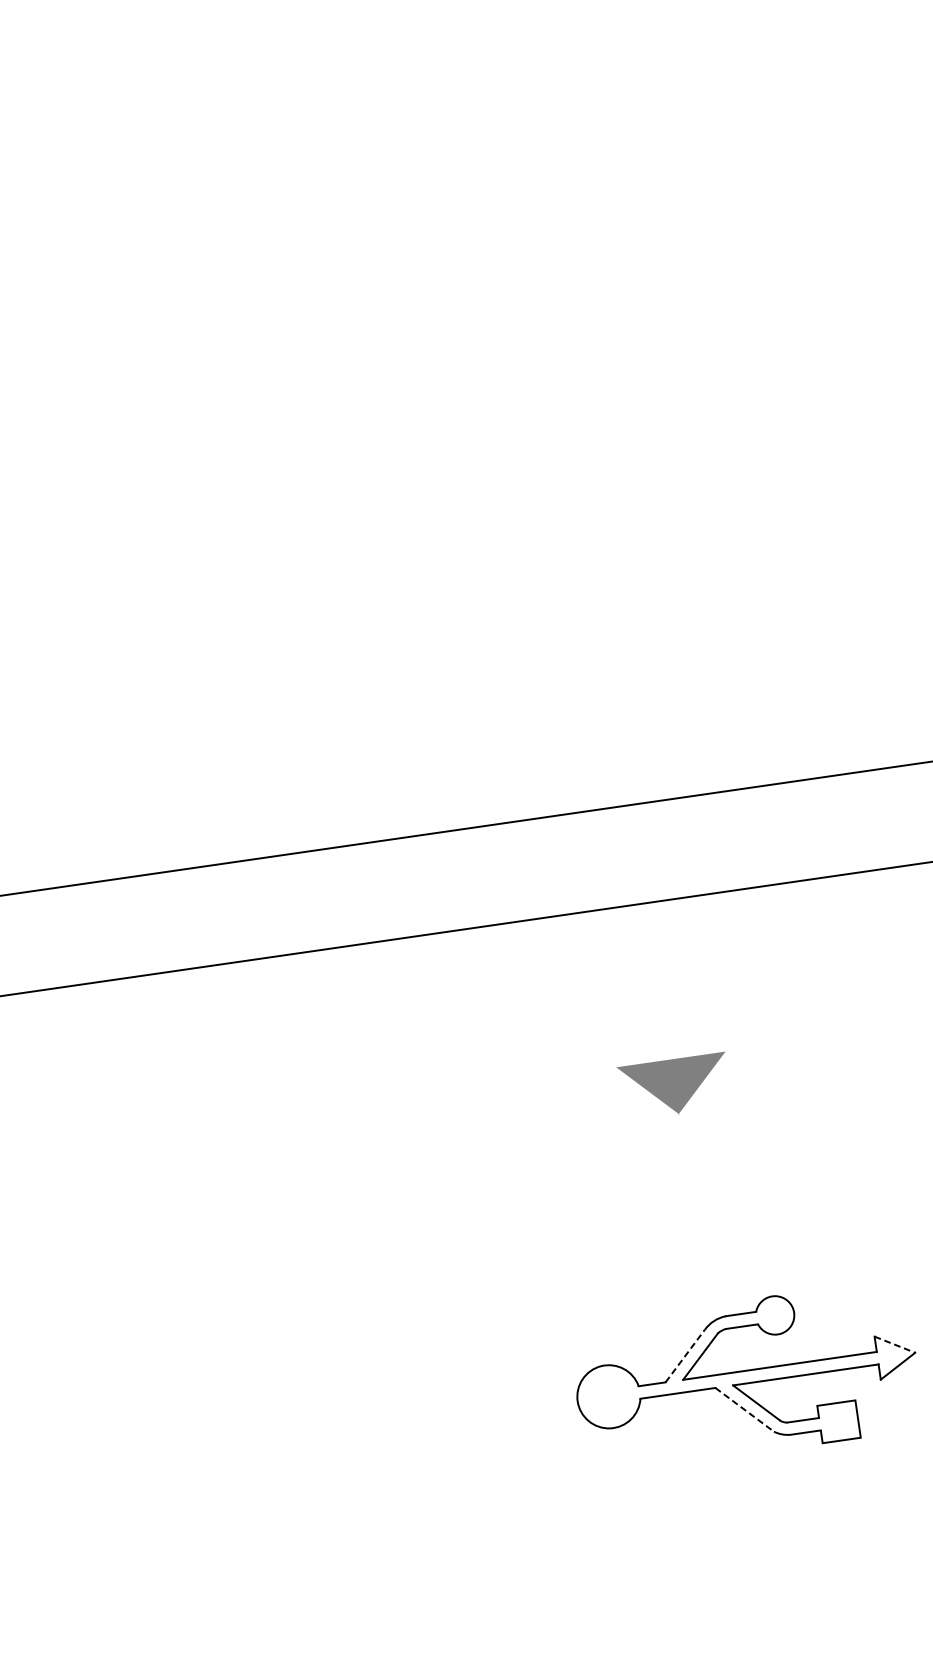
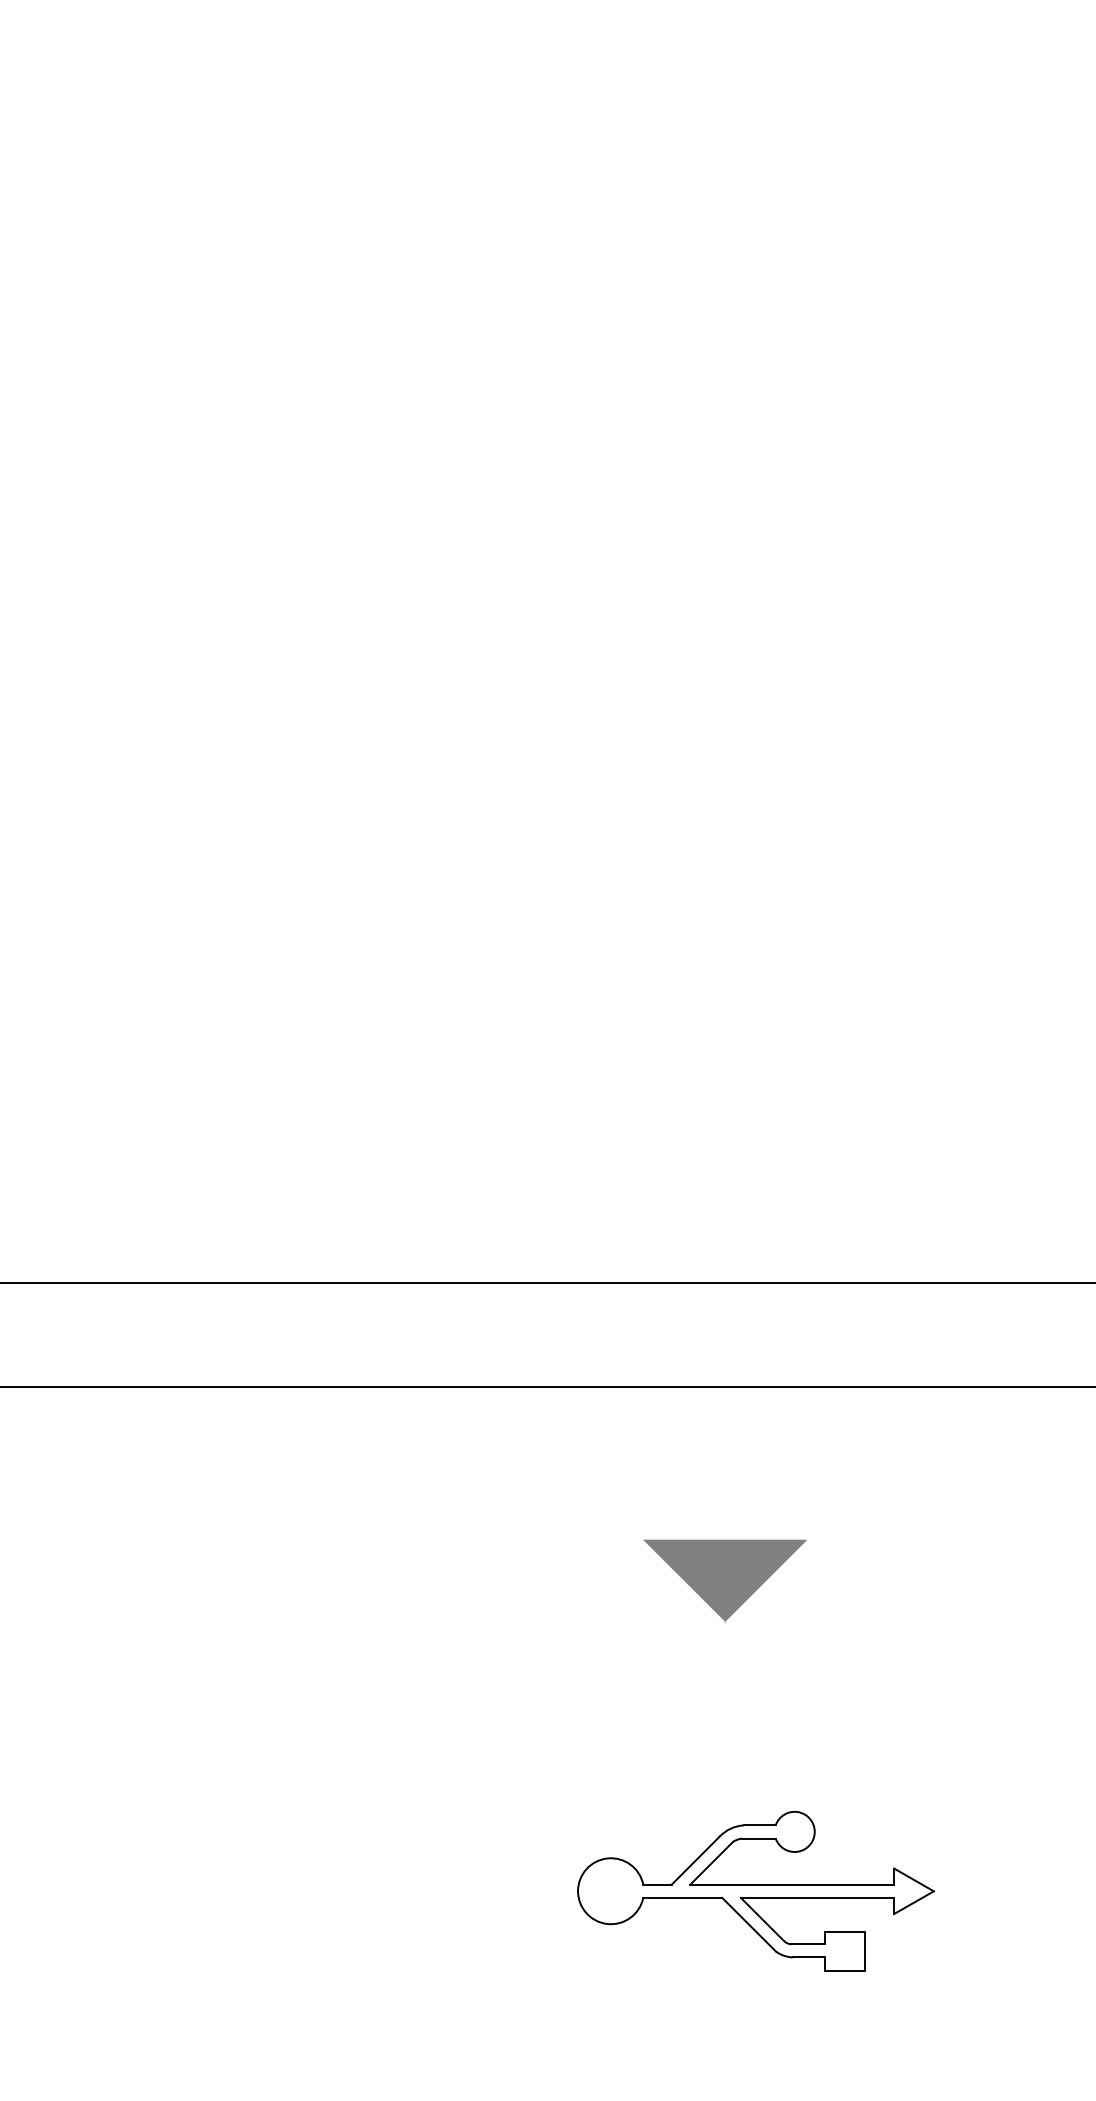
part: (674, 1086) -> (724, 1580), size x1.43
line: (895, 1344) -> (914, 1879), dashed -> solid
line: (685, 1355) -> (696, 1860), dashed -> solid
line: (745, 1410) -> (749, 1925), dashed -> solid

